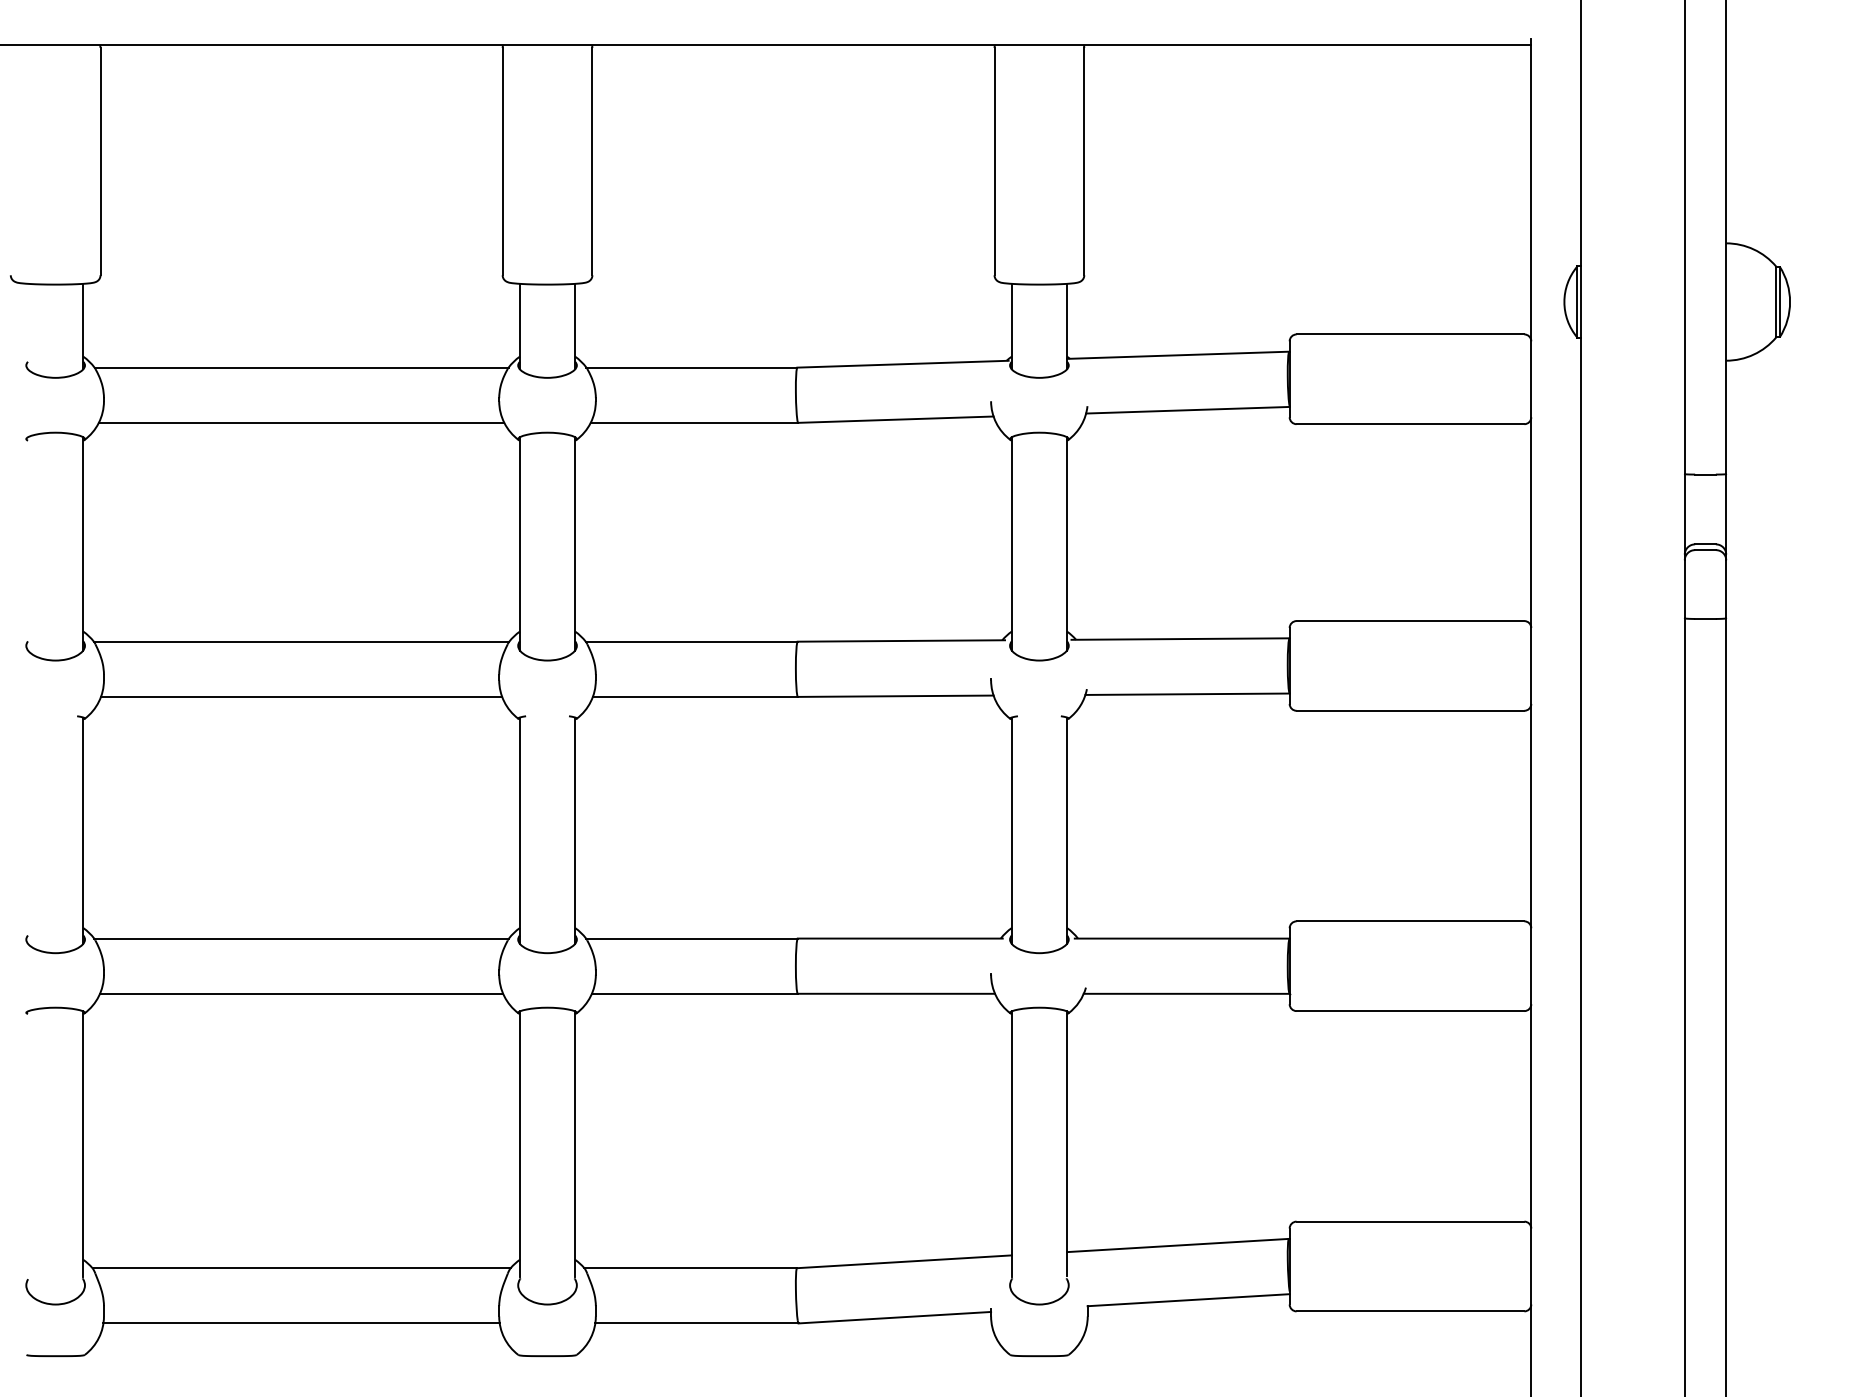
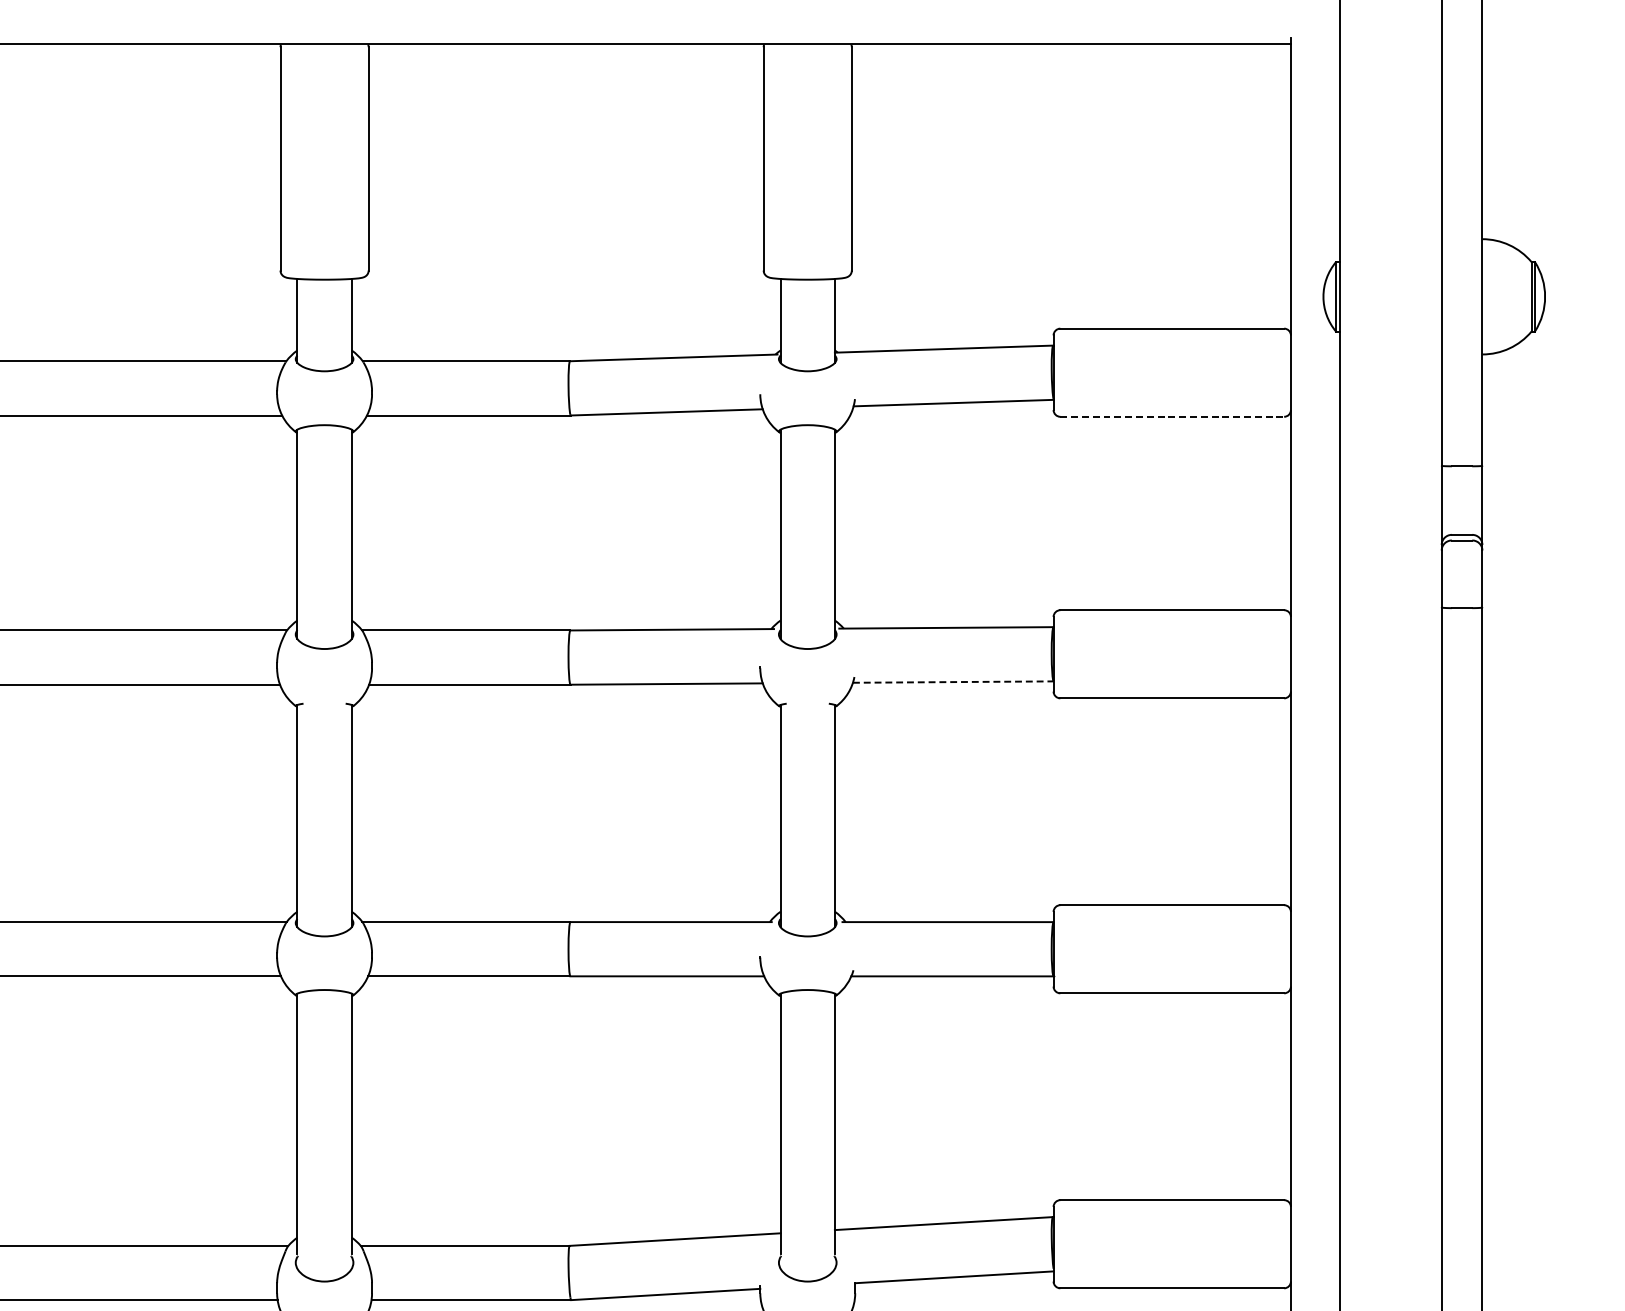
line: (1410, 424) -> (1172, 417), solid -> dashed
line: (1188, 694) -> (954, 682), solid -> dashed

